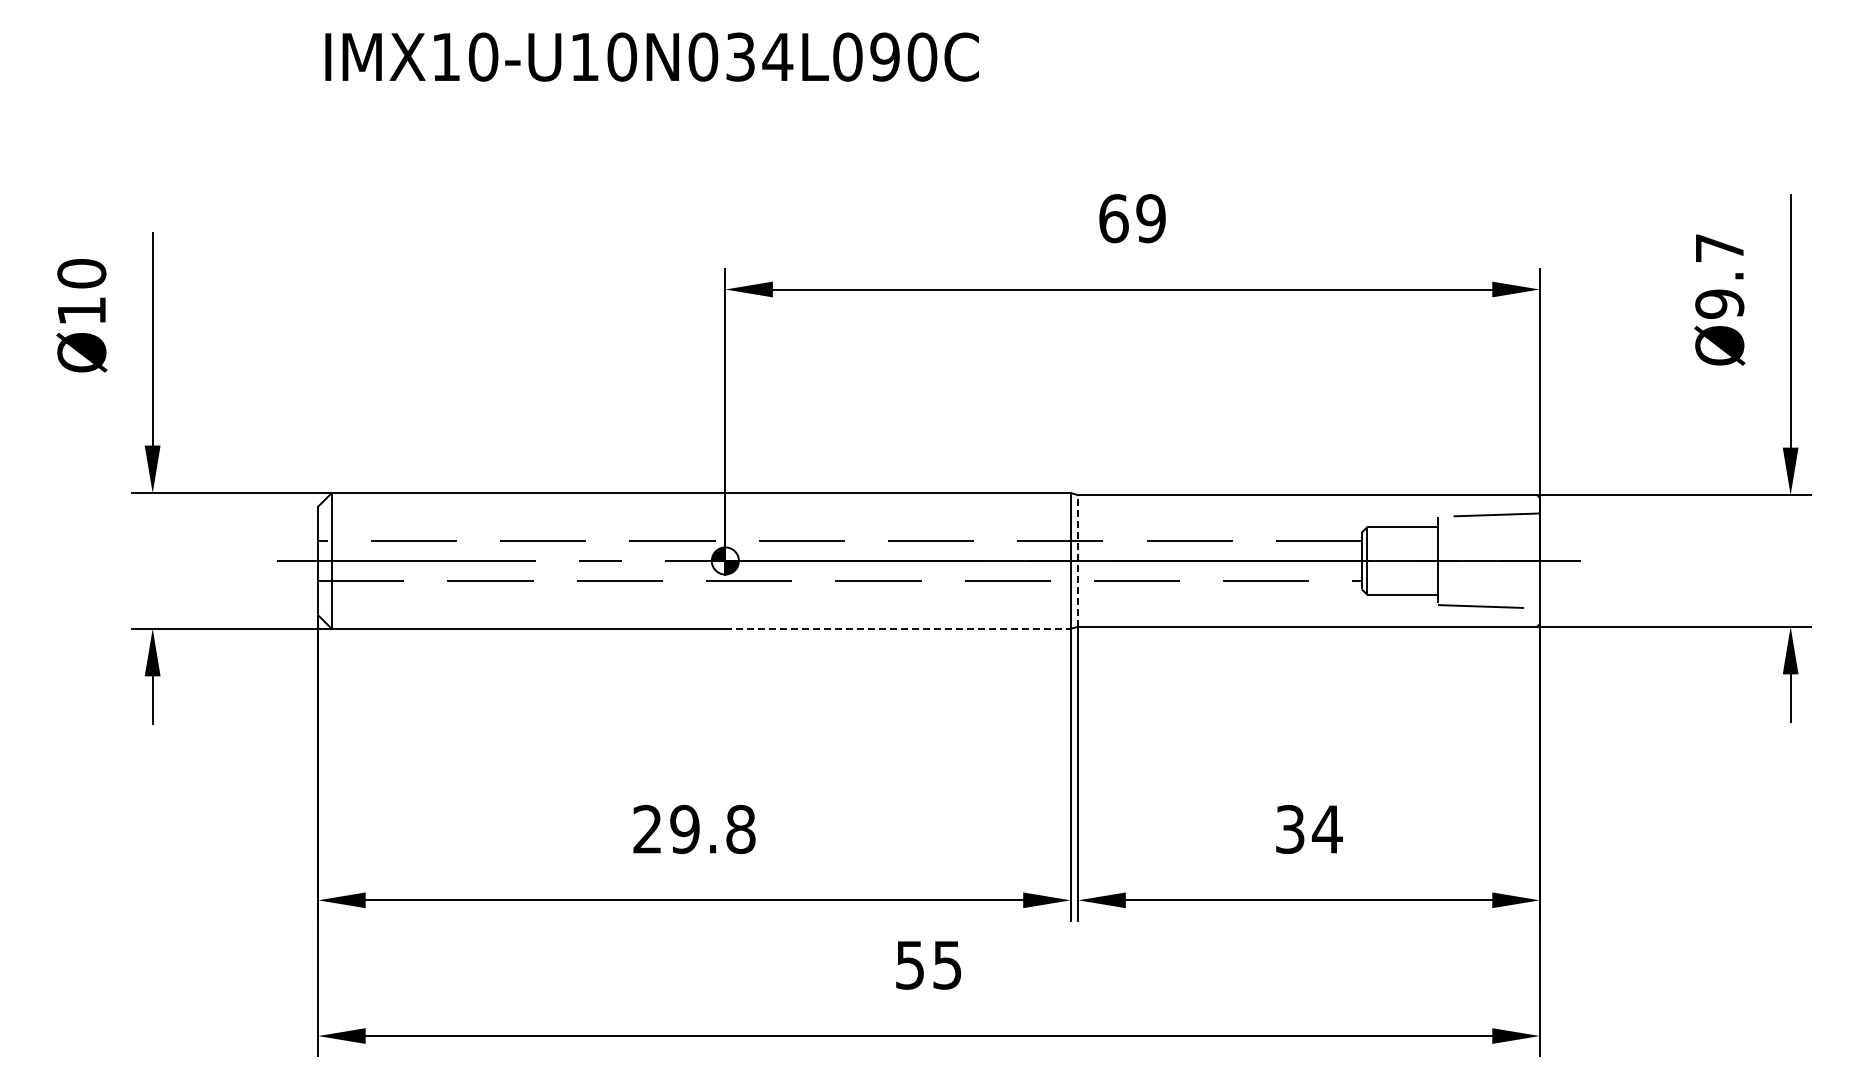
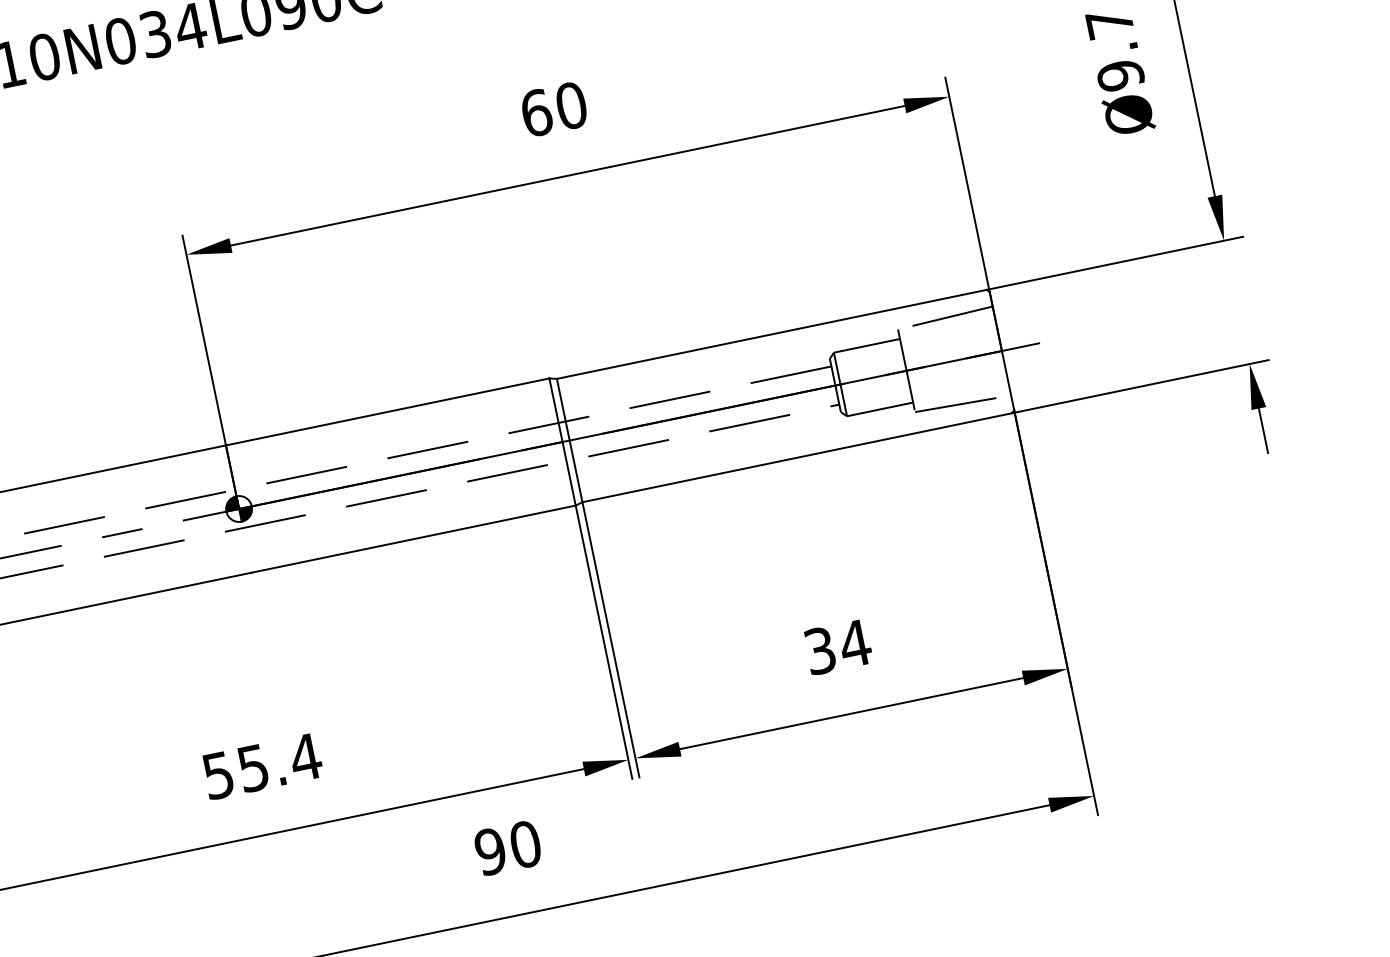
text: (1150, 218) -> (570, 105), 69 -> 60
line: (1078, 560) -> (569, 440), dashed -> solid
line: (898, 628) -> (414, 538), dashed -> solid
text: (694, 829) -> (262, 766), 29.8 -> 55.4
text: (928, 964) -> (507, 847), 55 -> 90

